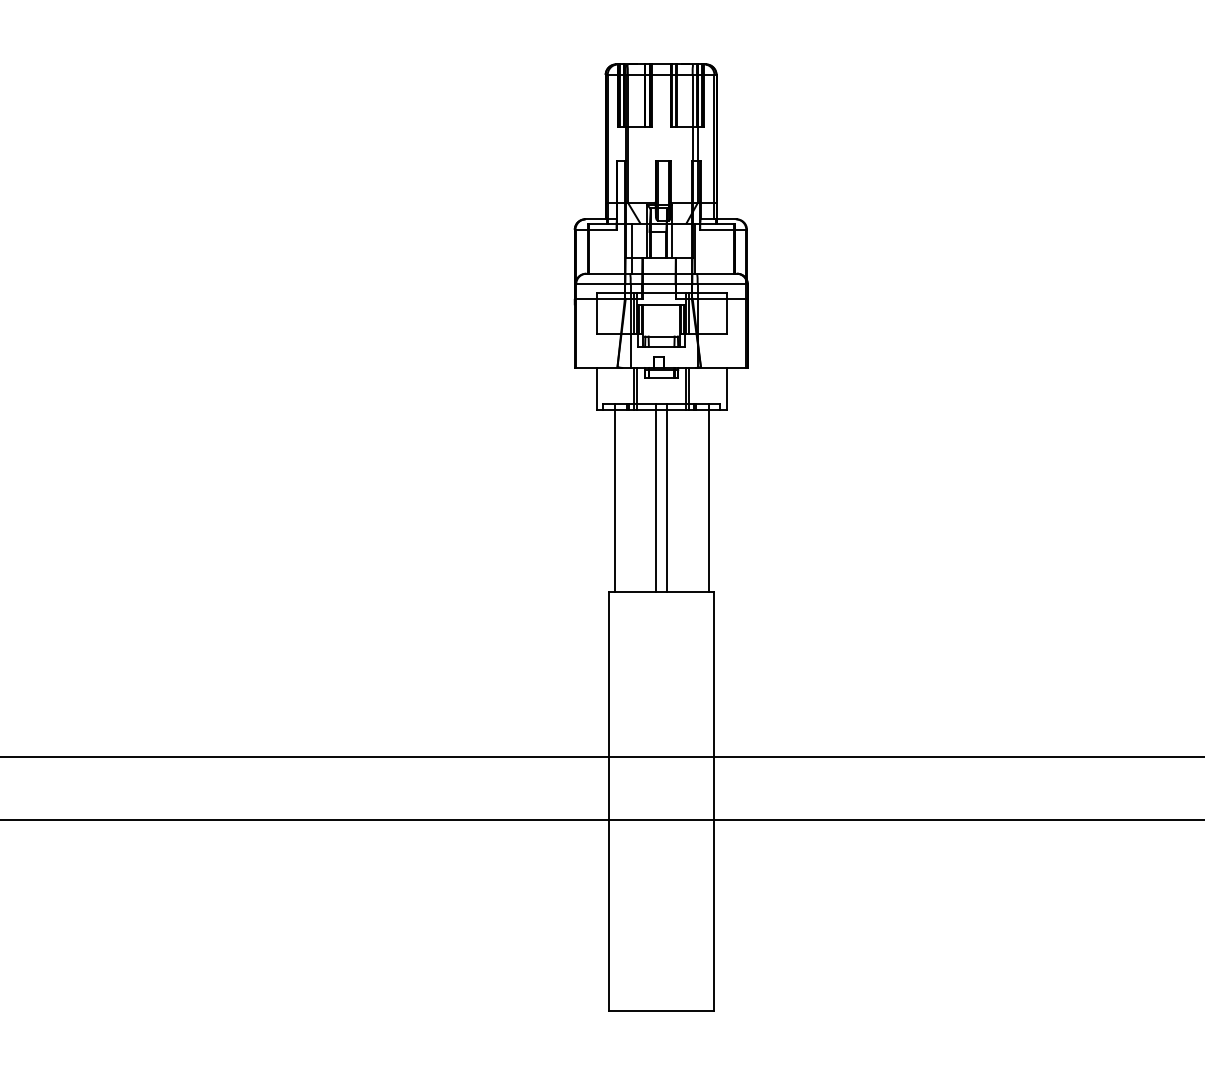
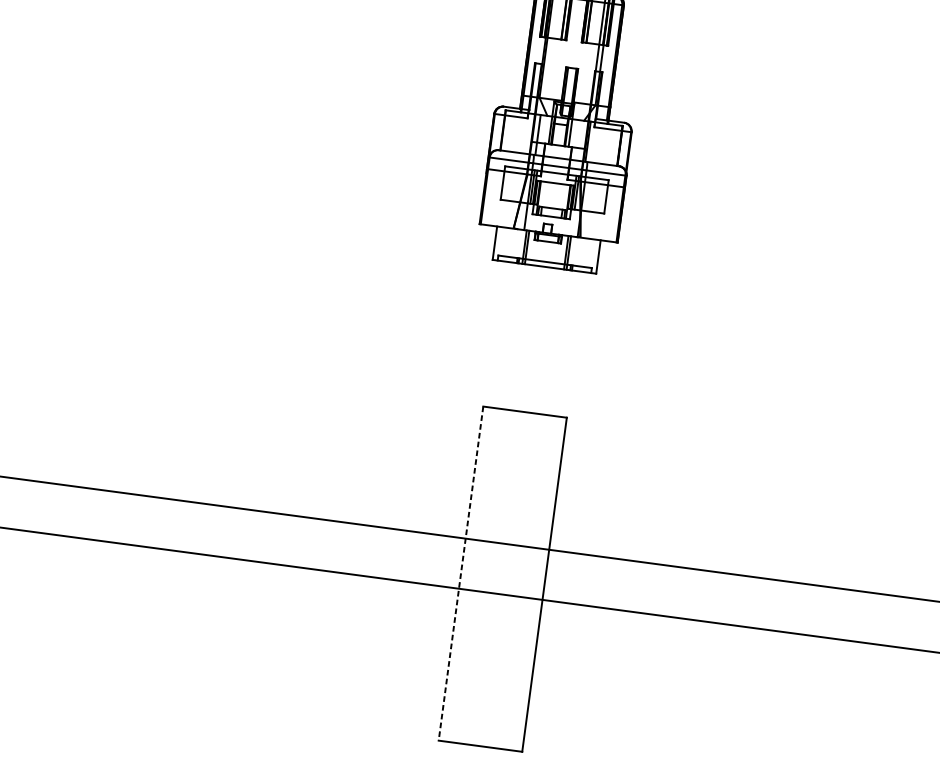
line: (614, 497) -> (497, 331), removed
line: (656, 497) -> (531, 336), removed
line: (666, 497) -> (539, 337), removed
line: (708, 497) -> (572, 341), removed
line: (609, 801) -> (461, 573), solid -> dashed

